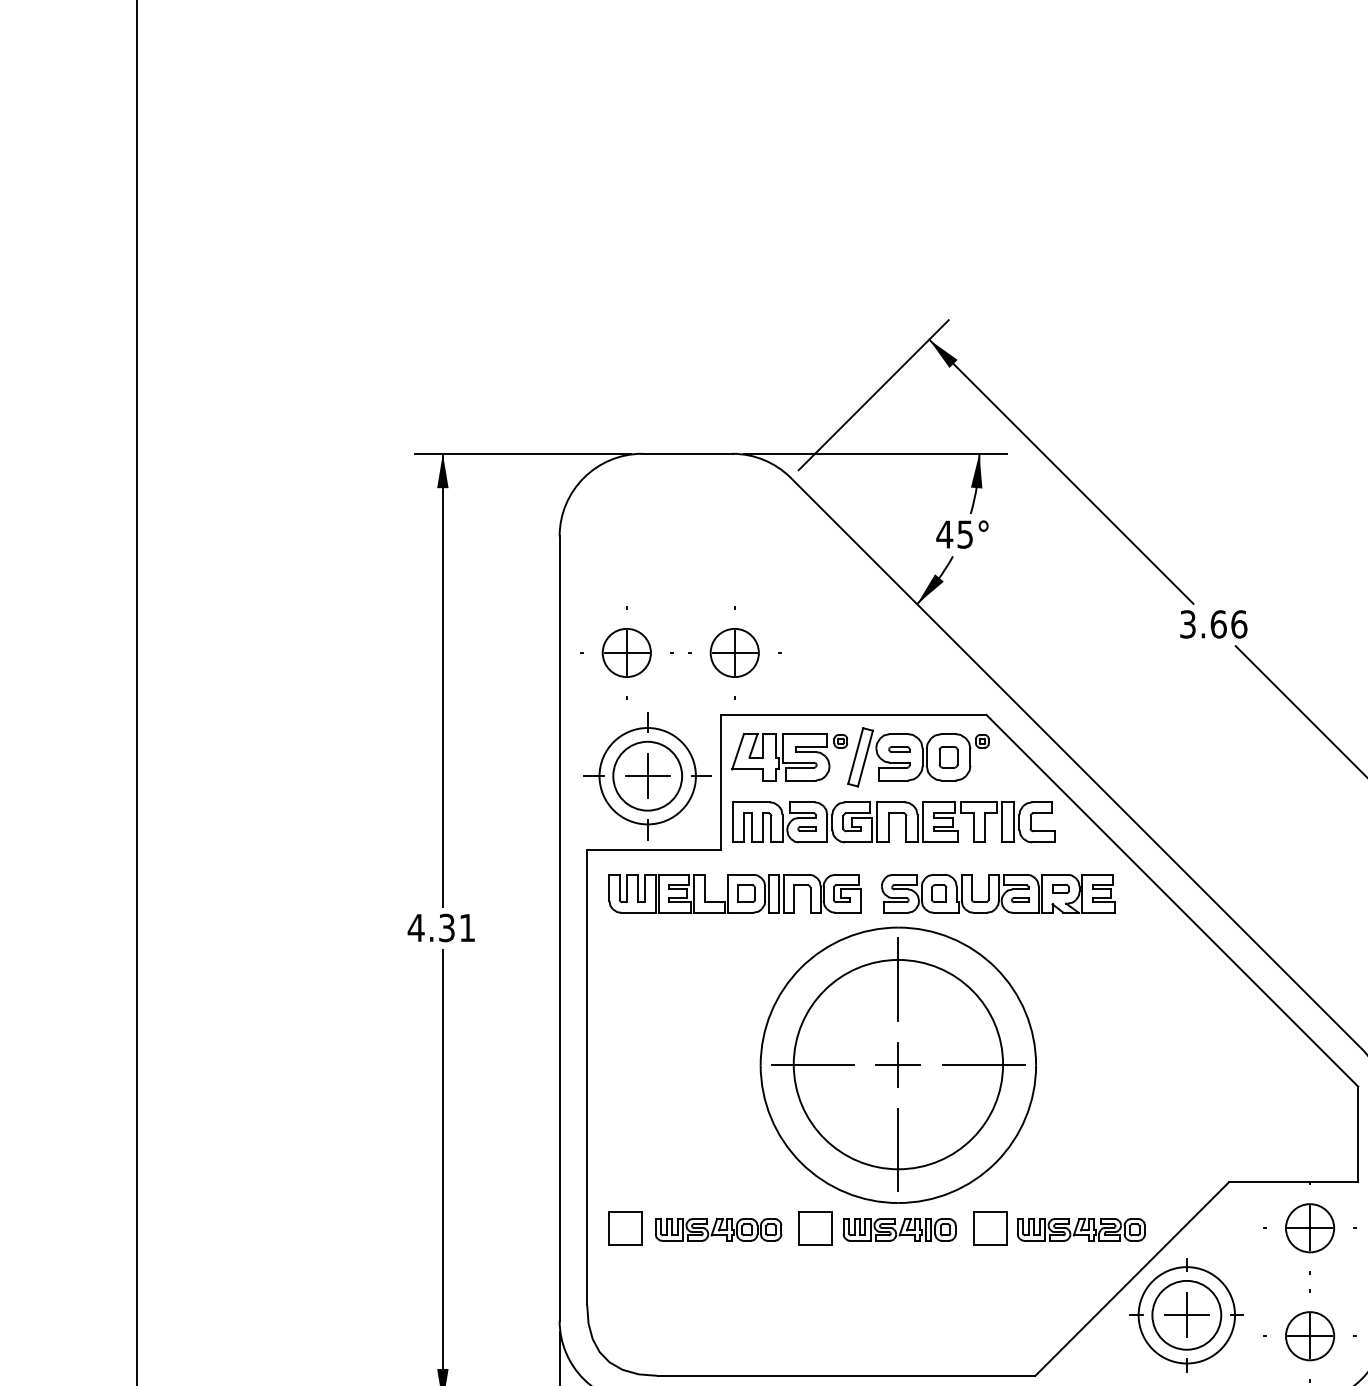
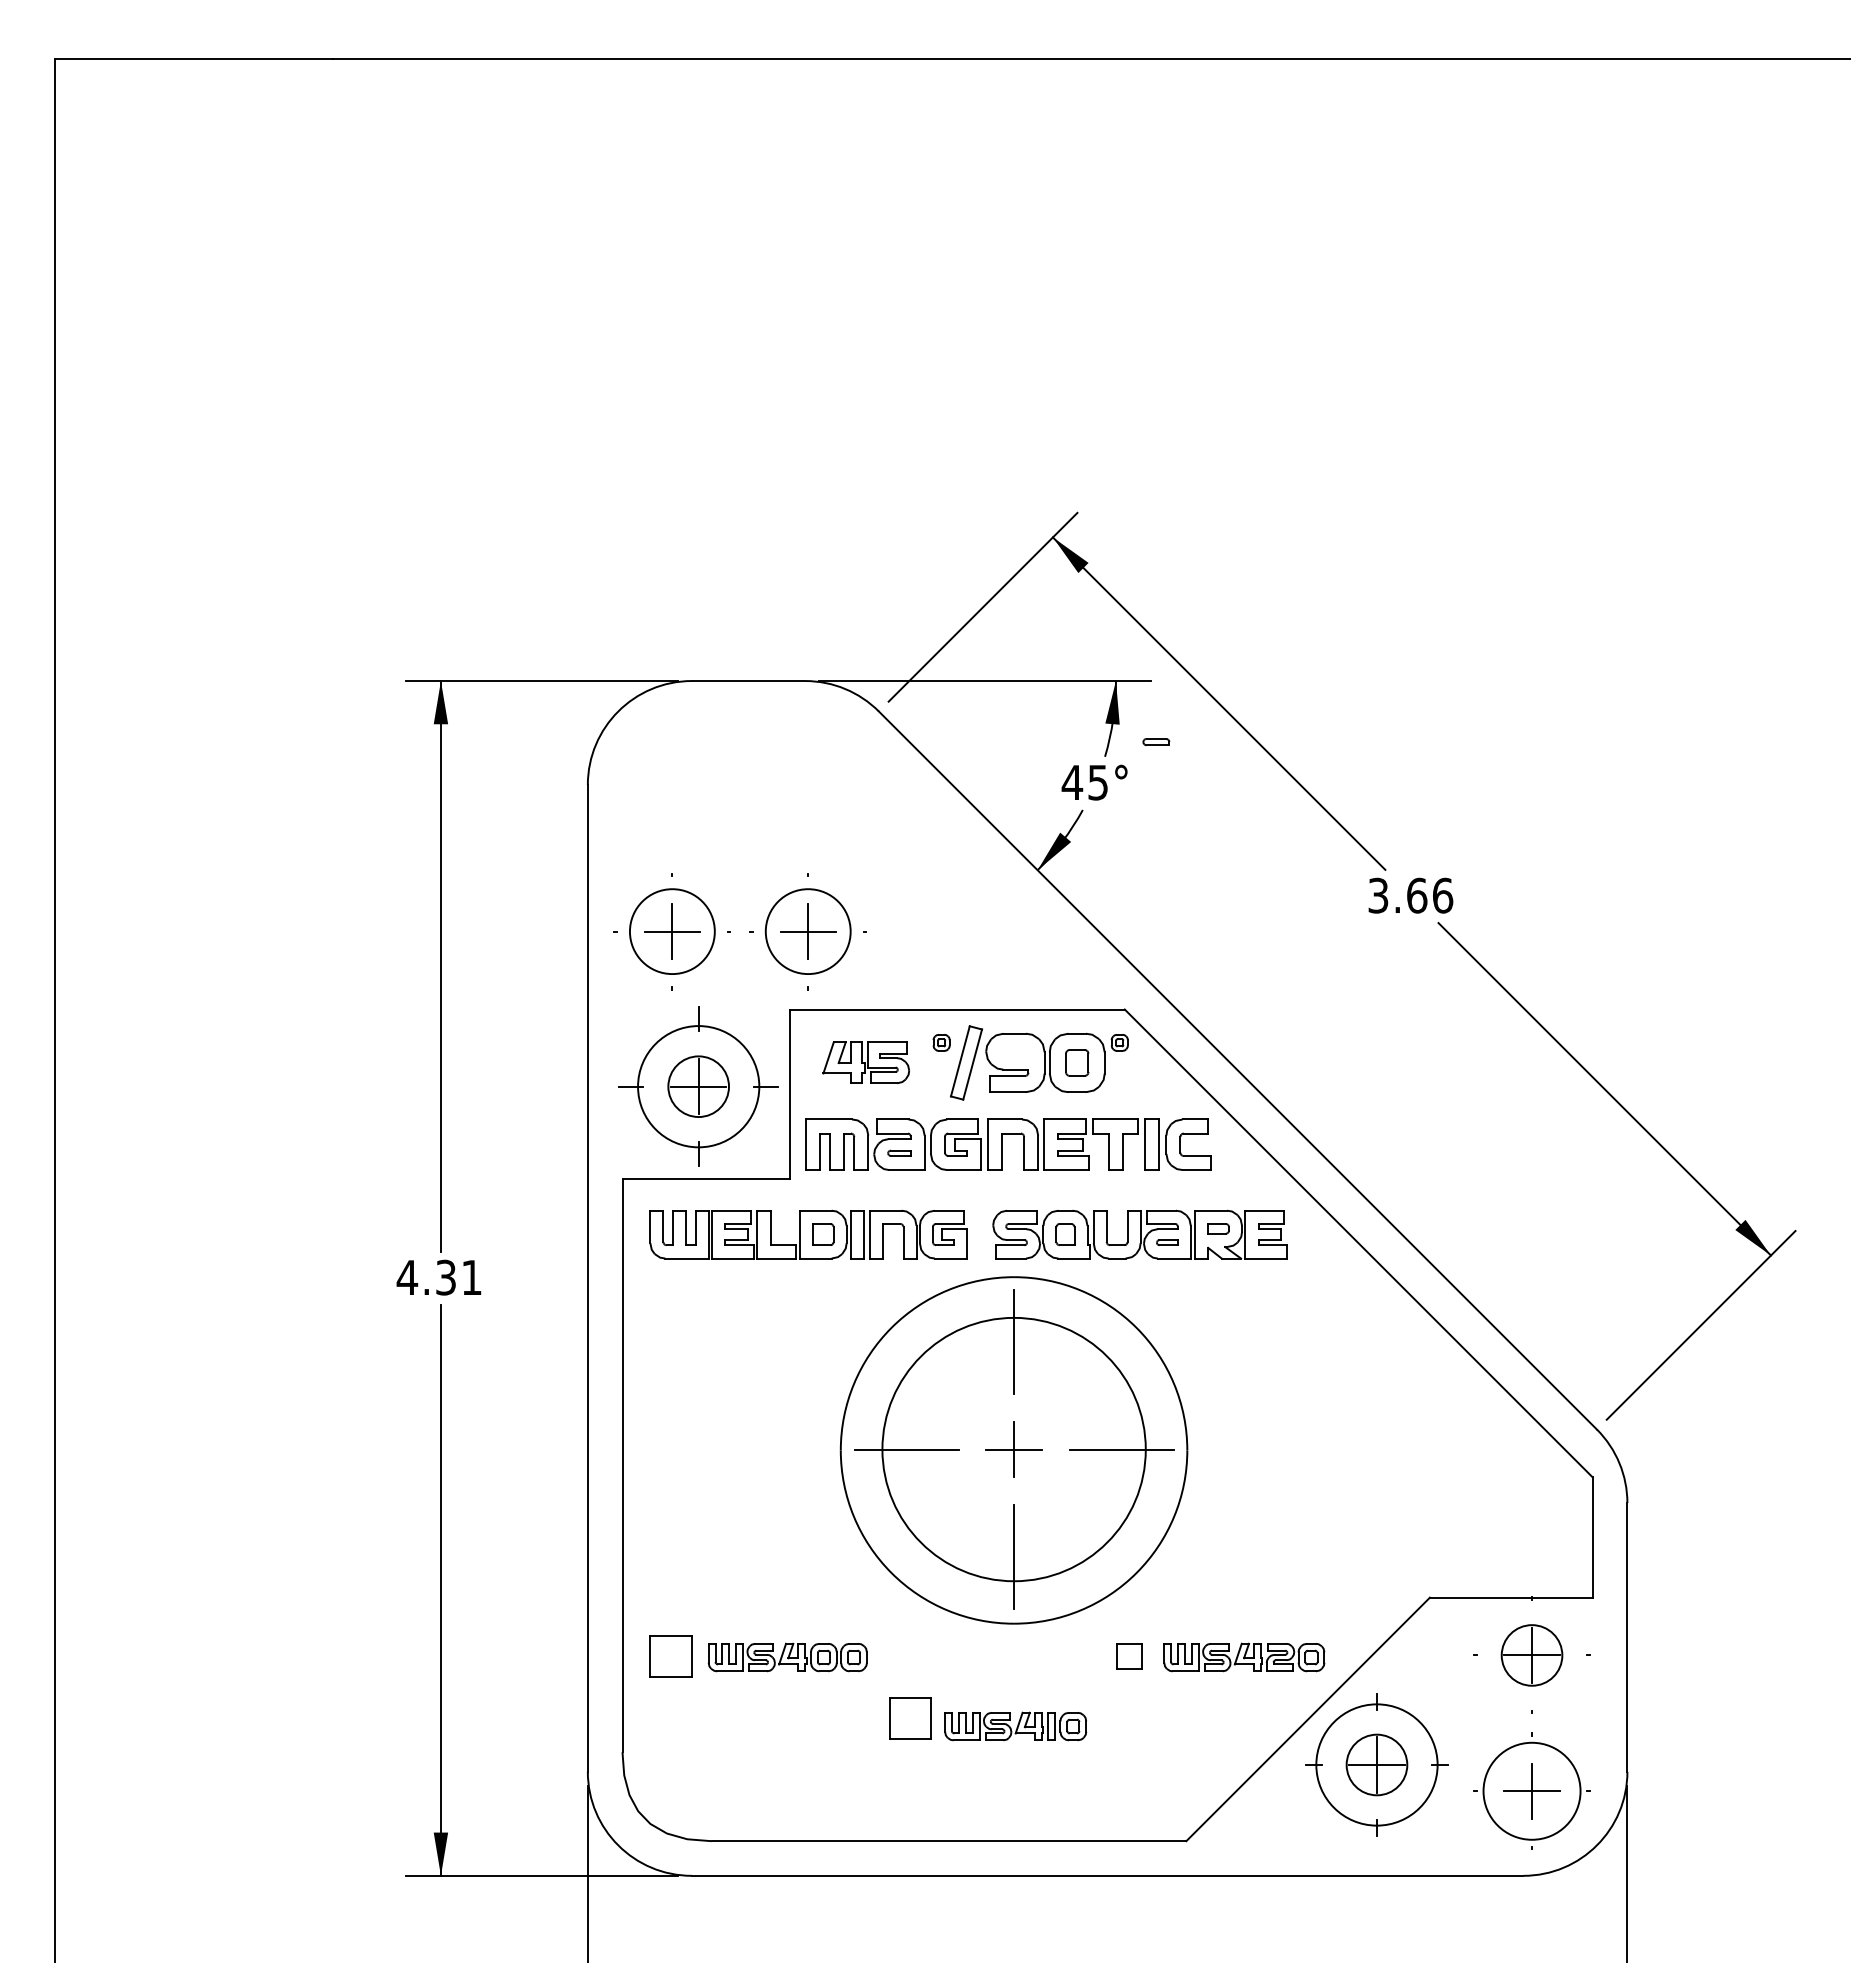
circle: (626, 652) -> (672, 931), size x1.4
circle: (734, 652) -> (807, 931), size x1.4
part: (899, 749) -> (1156, 741), moved
part: (781, 756) -> (866, 1062), size x0.7
circle: (647, 776) -> (698, 1086), size x0.7
part: (816, 1229) -> (910, 1718), moved
part: (899, 1229) -> (1015, 1726), moved
part: (990, 1229) -> (1129, 1656), size x0.6
circle: (1186, 1314) -> (1376, 1764), size x0.7
circle: (1309, 1335) -> (1531, 1790), size x1.6

